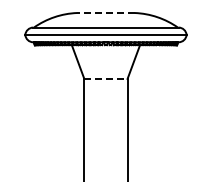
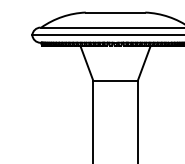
line: (105, 13) -> (115, 13), dashed -> solid
line: (105, 78) -> (115, 80), dashed -> solid

